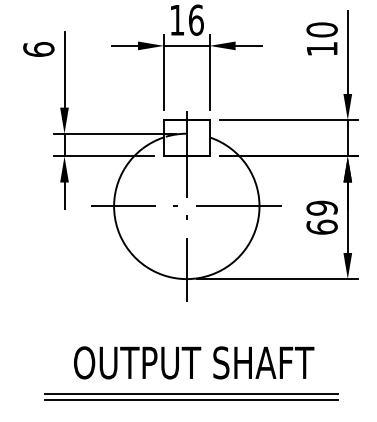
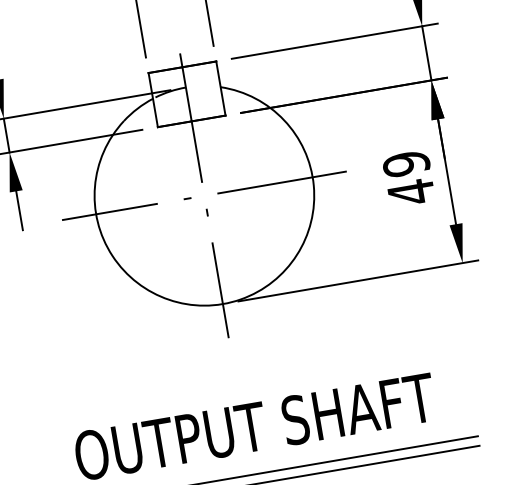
text: (321, 227) -> (410, 192), 69 -> 49

